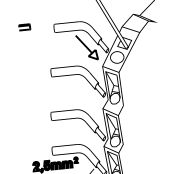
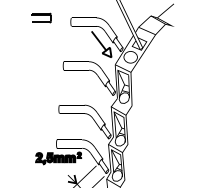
part: (24, 26) -> (41, 17), size x1.67

